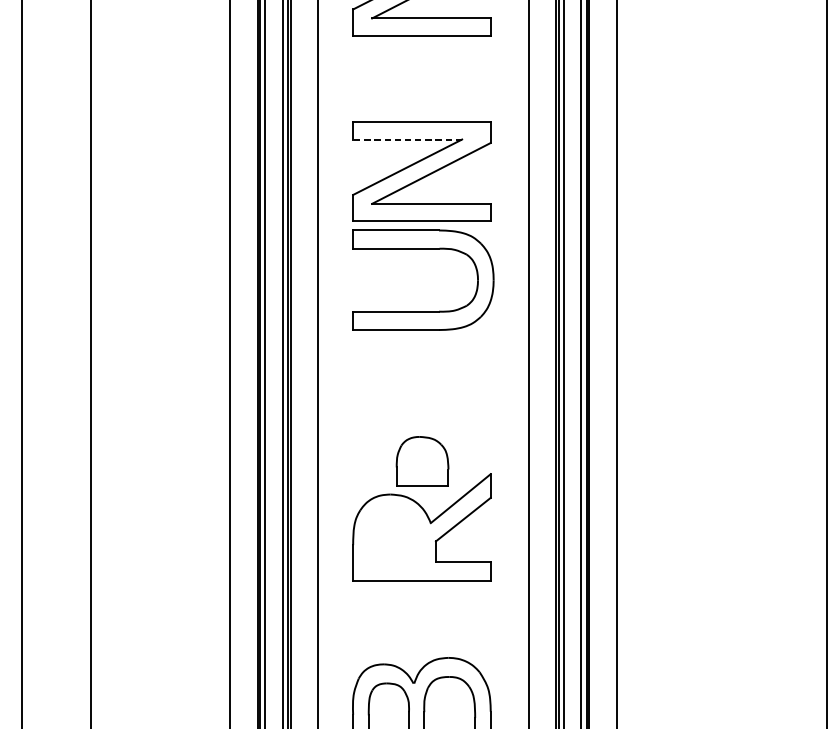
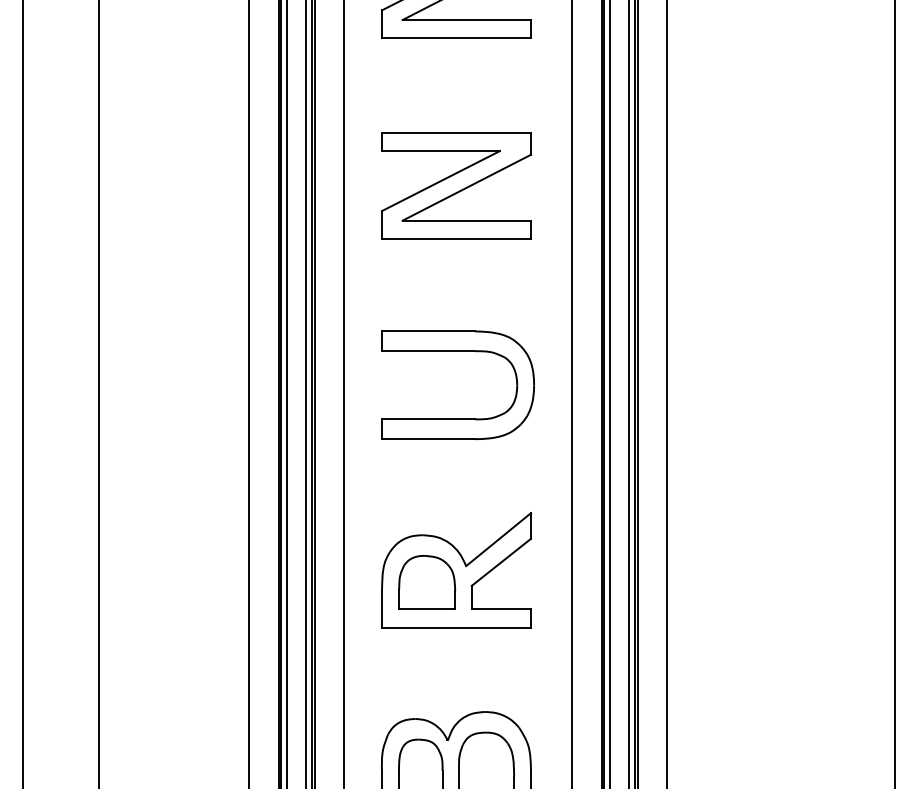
line: (408, 139) -> (441, 151), dashed -> solid
part: (422, 310) -> (457, 418), moved
part: (422, 461) -> (427, 582), moved

